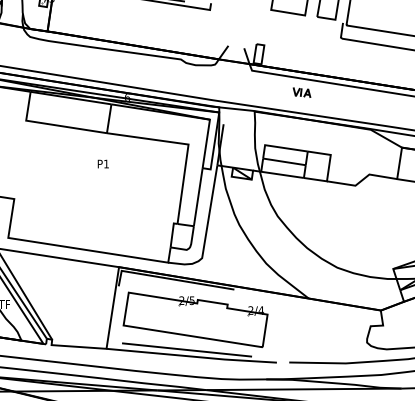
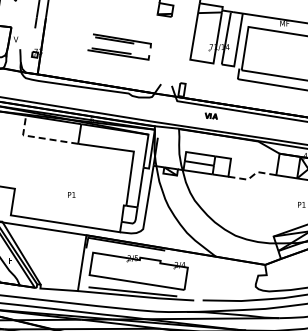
line: (50, 123) -> (39, 137), solid -> dashed
text: (102, 163) -> (71, 194), moved
line: (362, 179) -> (252, 175), solid -> dashed

